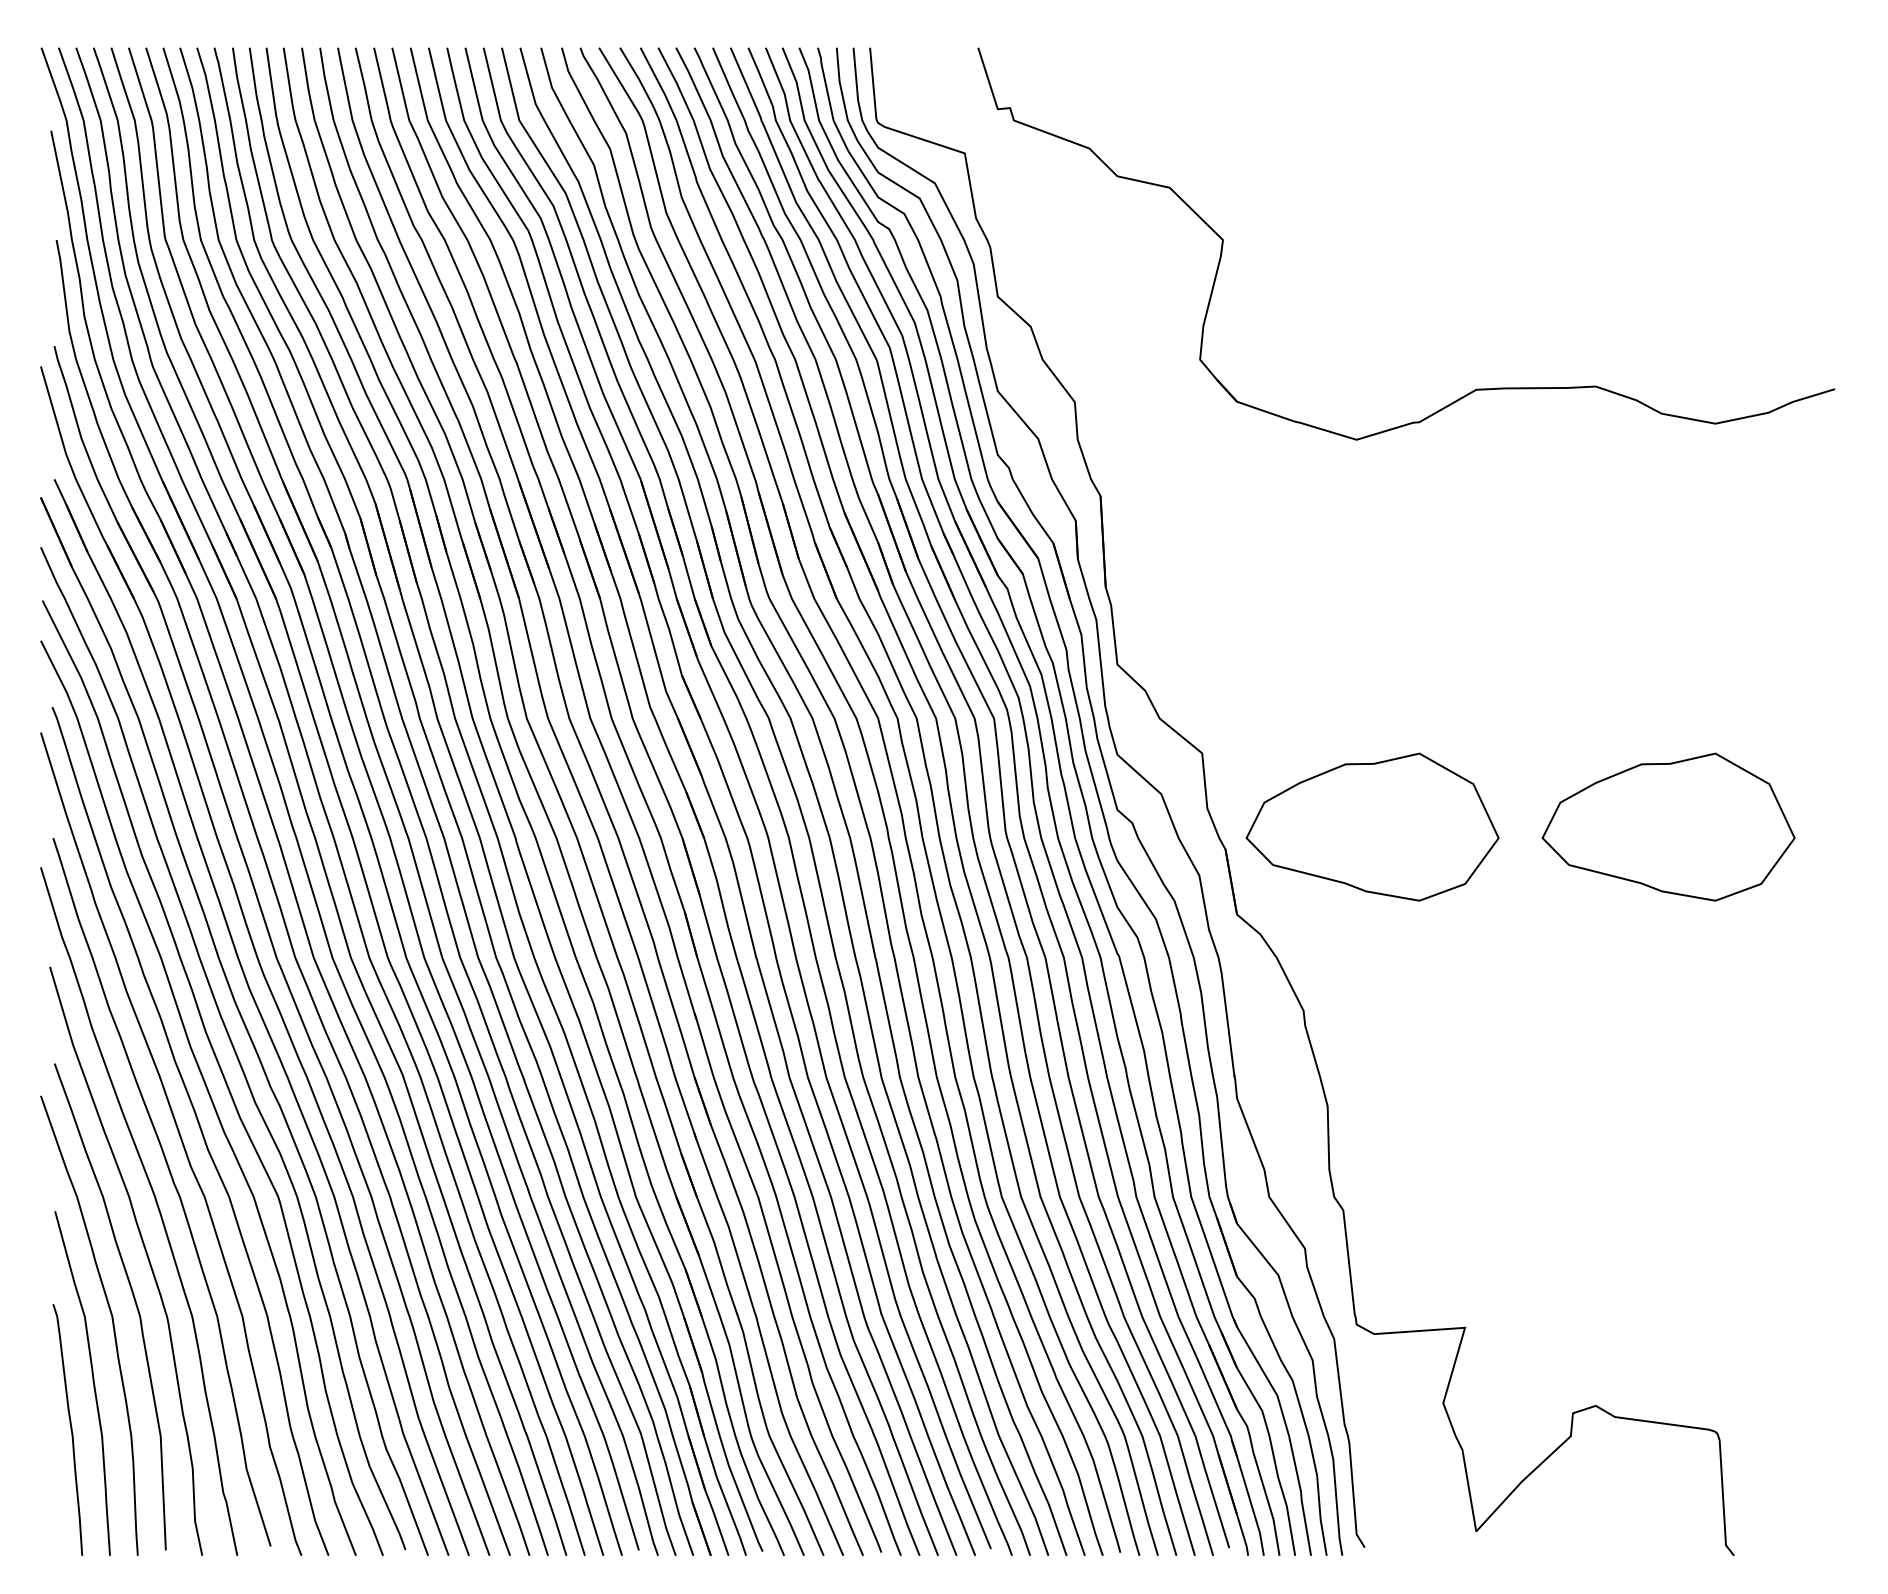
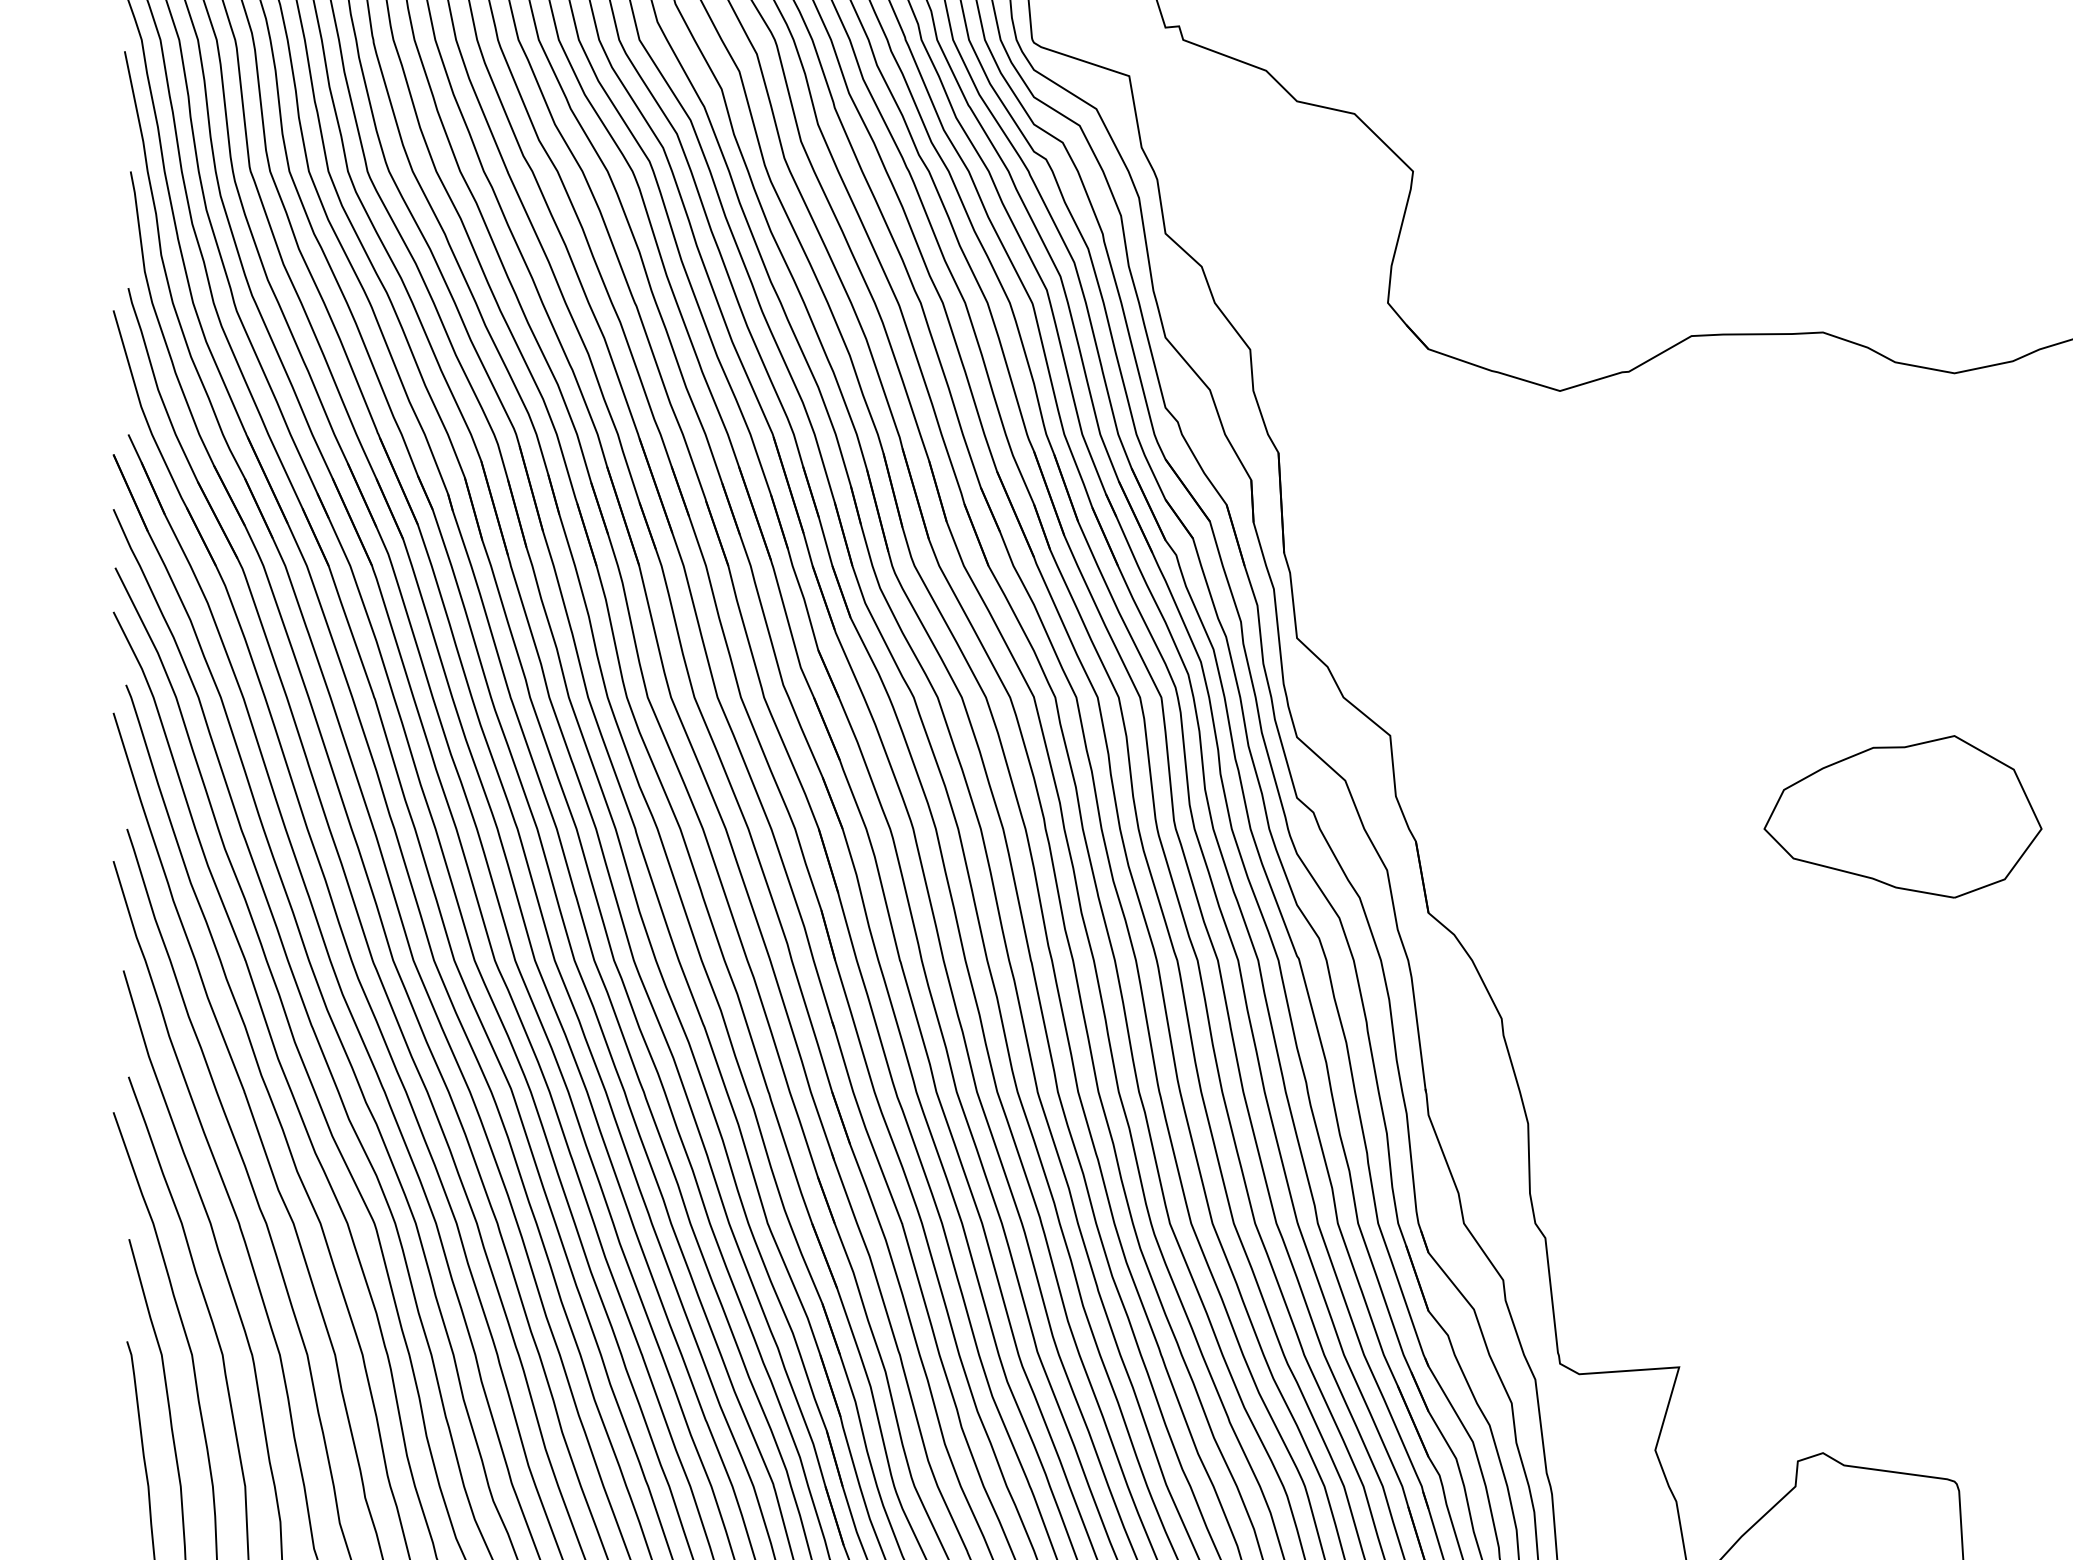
part: (1372, 826) -> (1577, 816), removed

